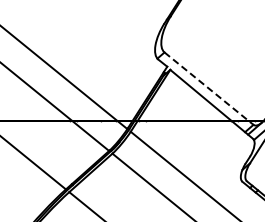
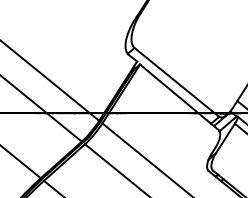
line: (209, 88) -> (177, 82), dashed -> solid

